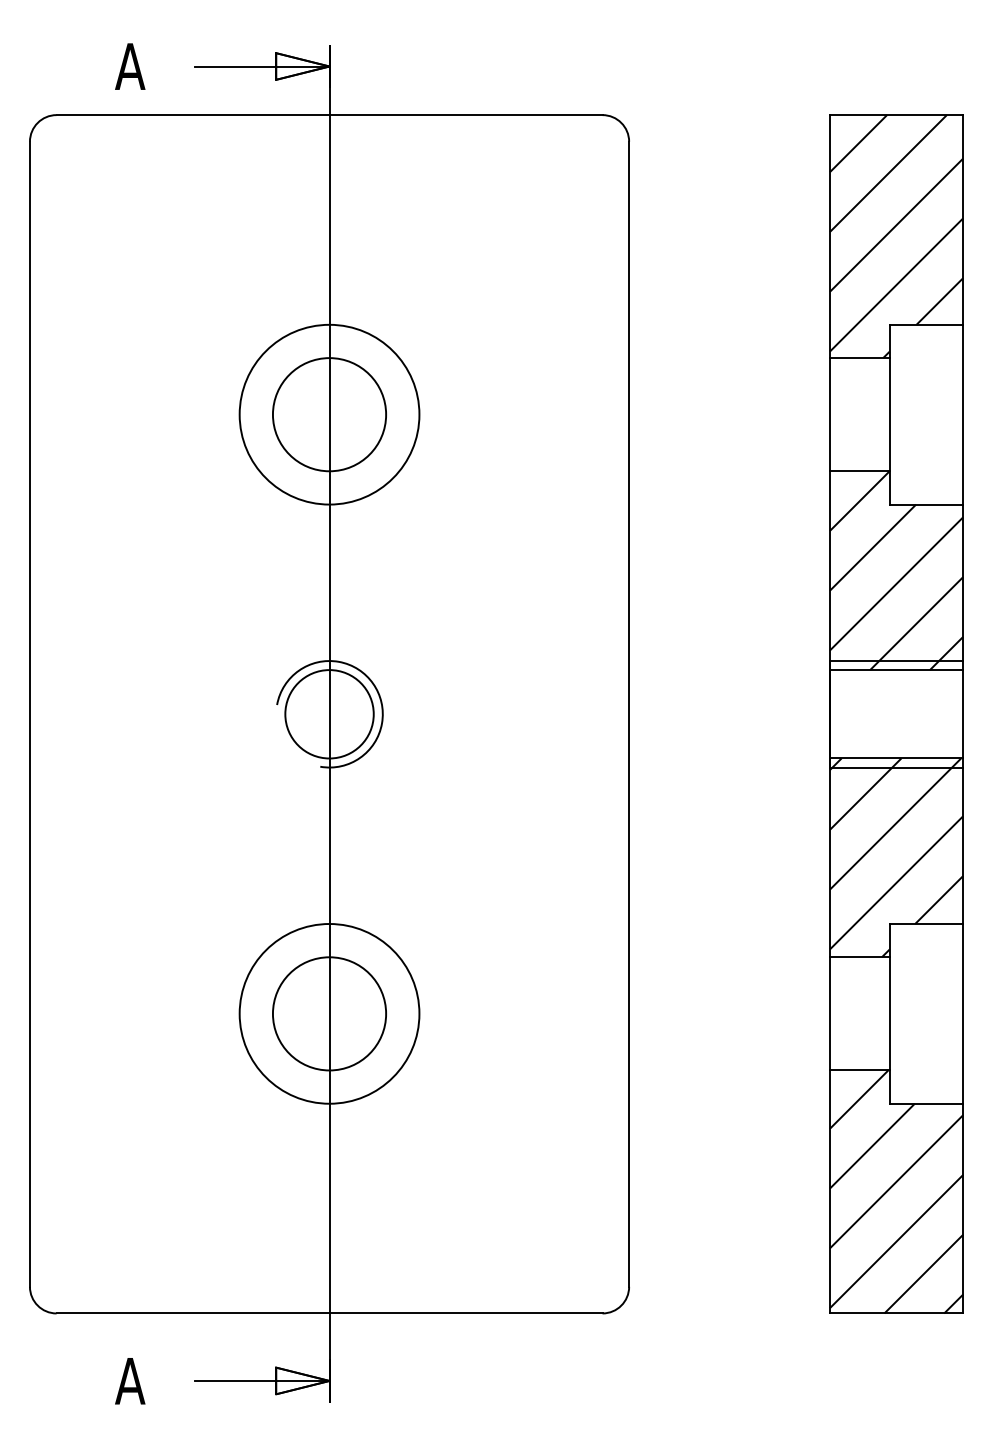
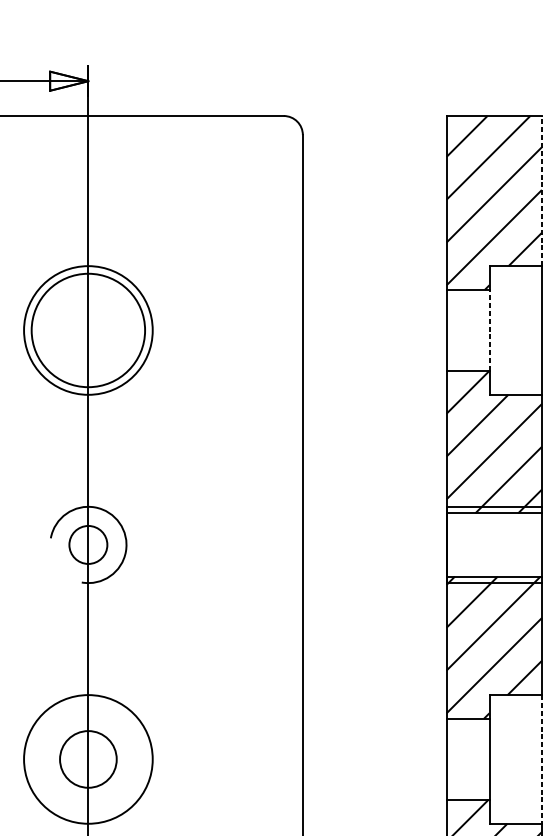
line: (963, 219) -> (542, 190), solid -> dashed
circle: (329, 414) -> (88, 330), size x1.4
line: (889, 414) -> (489, 330), solid -> dashed
circle: (329, 714) -> (88, 545), size x0.6
circle: (329, 1013) -> (88, 759), size x0.7
line: (963, 1013) -> (542, 759), solid -> dashed

